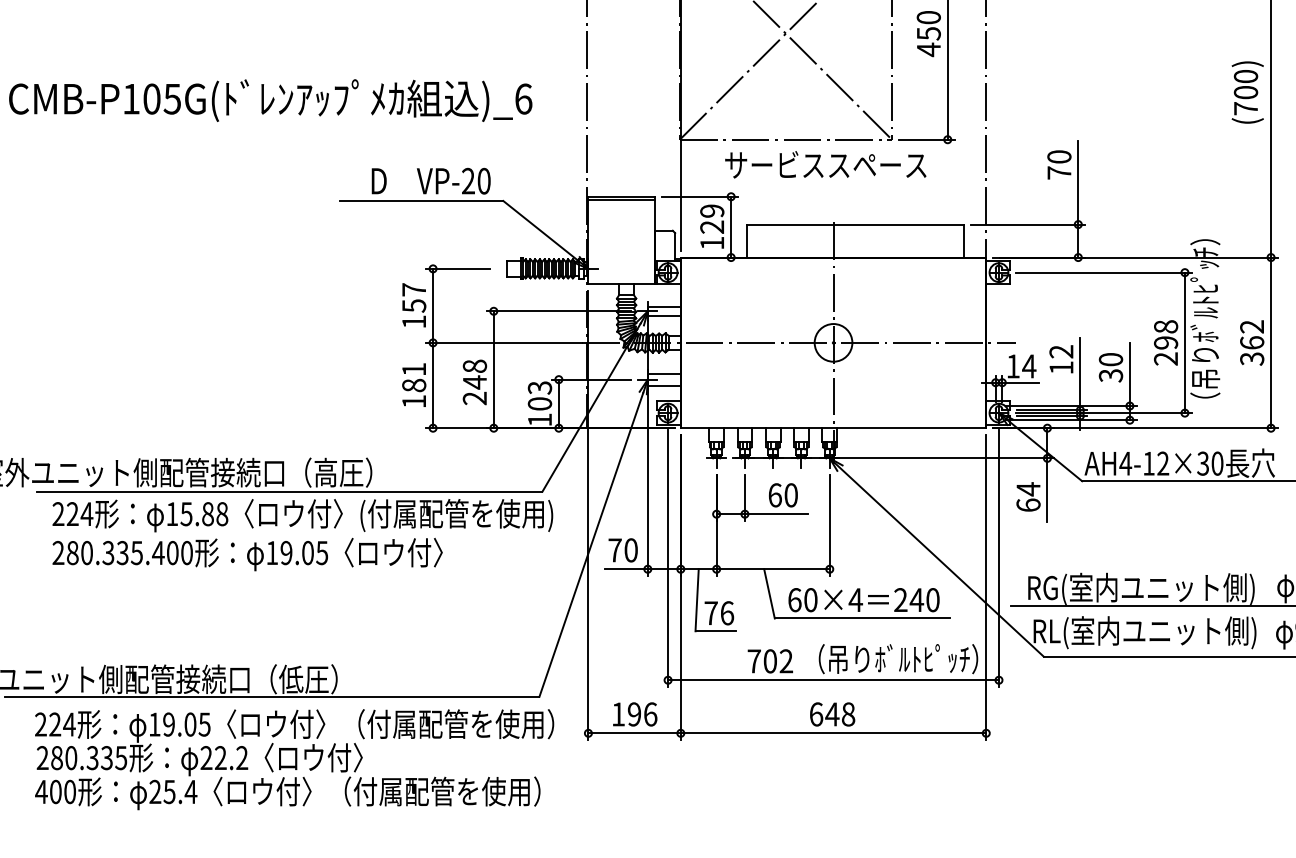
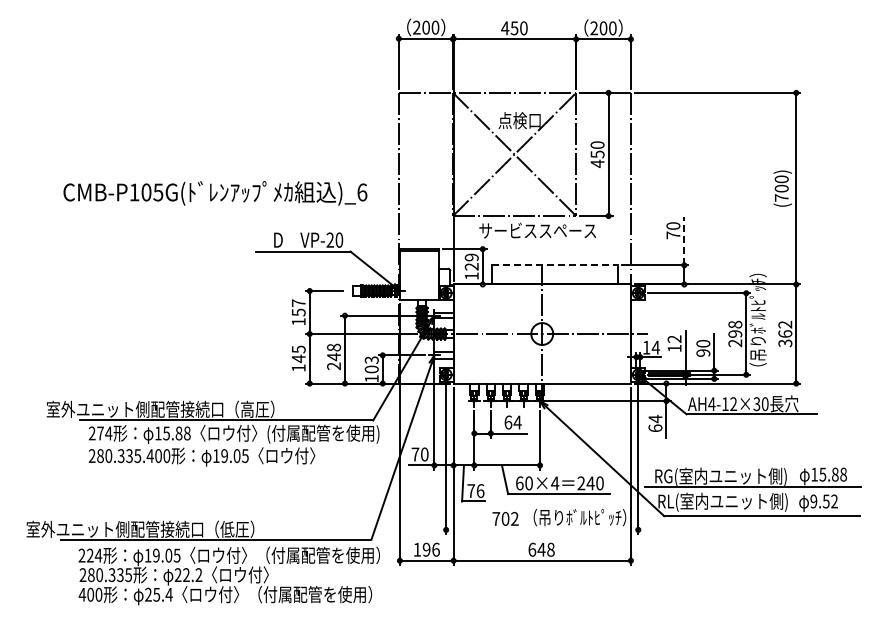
line: (1078, 181) -> (684, 240), solid -> dashed
line: (856, 224) -> (555, 265), solid -> dashed
text: (1111, 374) -> (703, 352), 30 -> 90
text: (413, 378) -> (298, 354), 181 -> 145
text: (790, 495) -> (517, 422), 60 -> 64
text: (72, 514) -> (100, 433), 224 -> 274
line: (833, 679) -> (542, 529), removed

